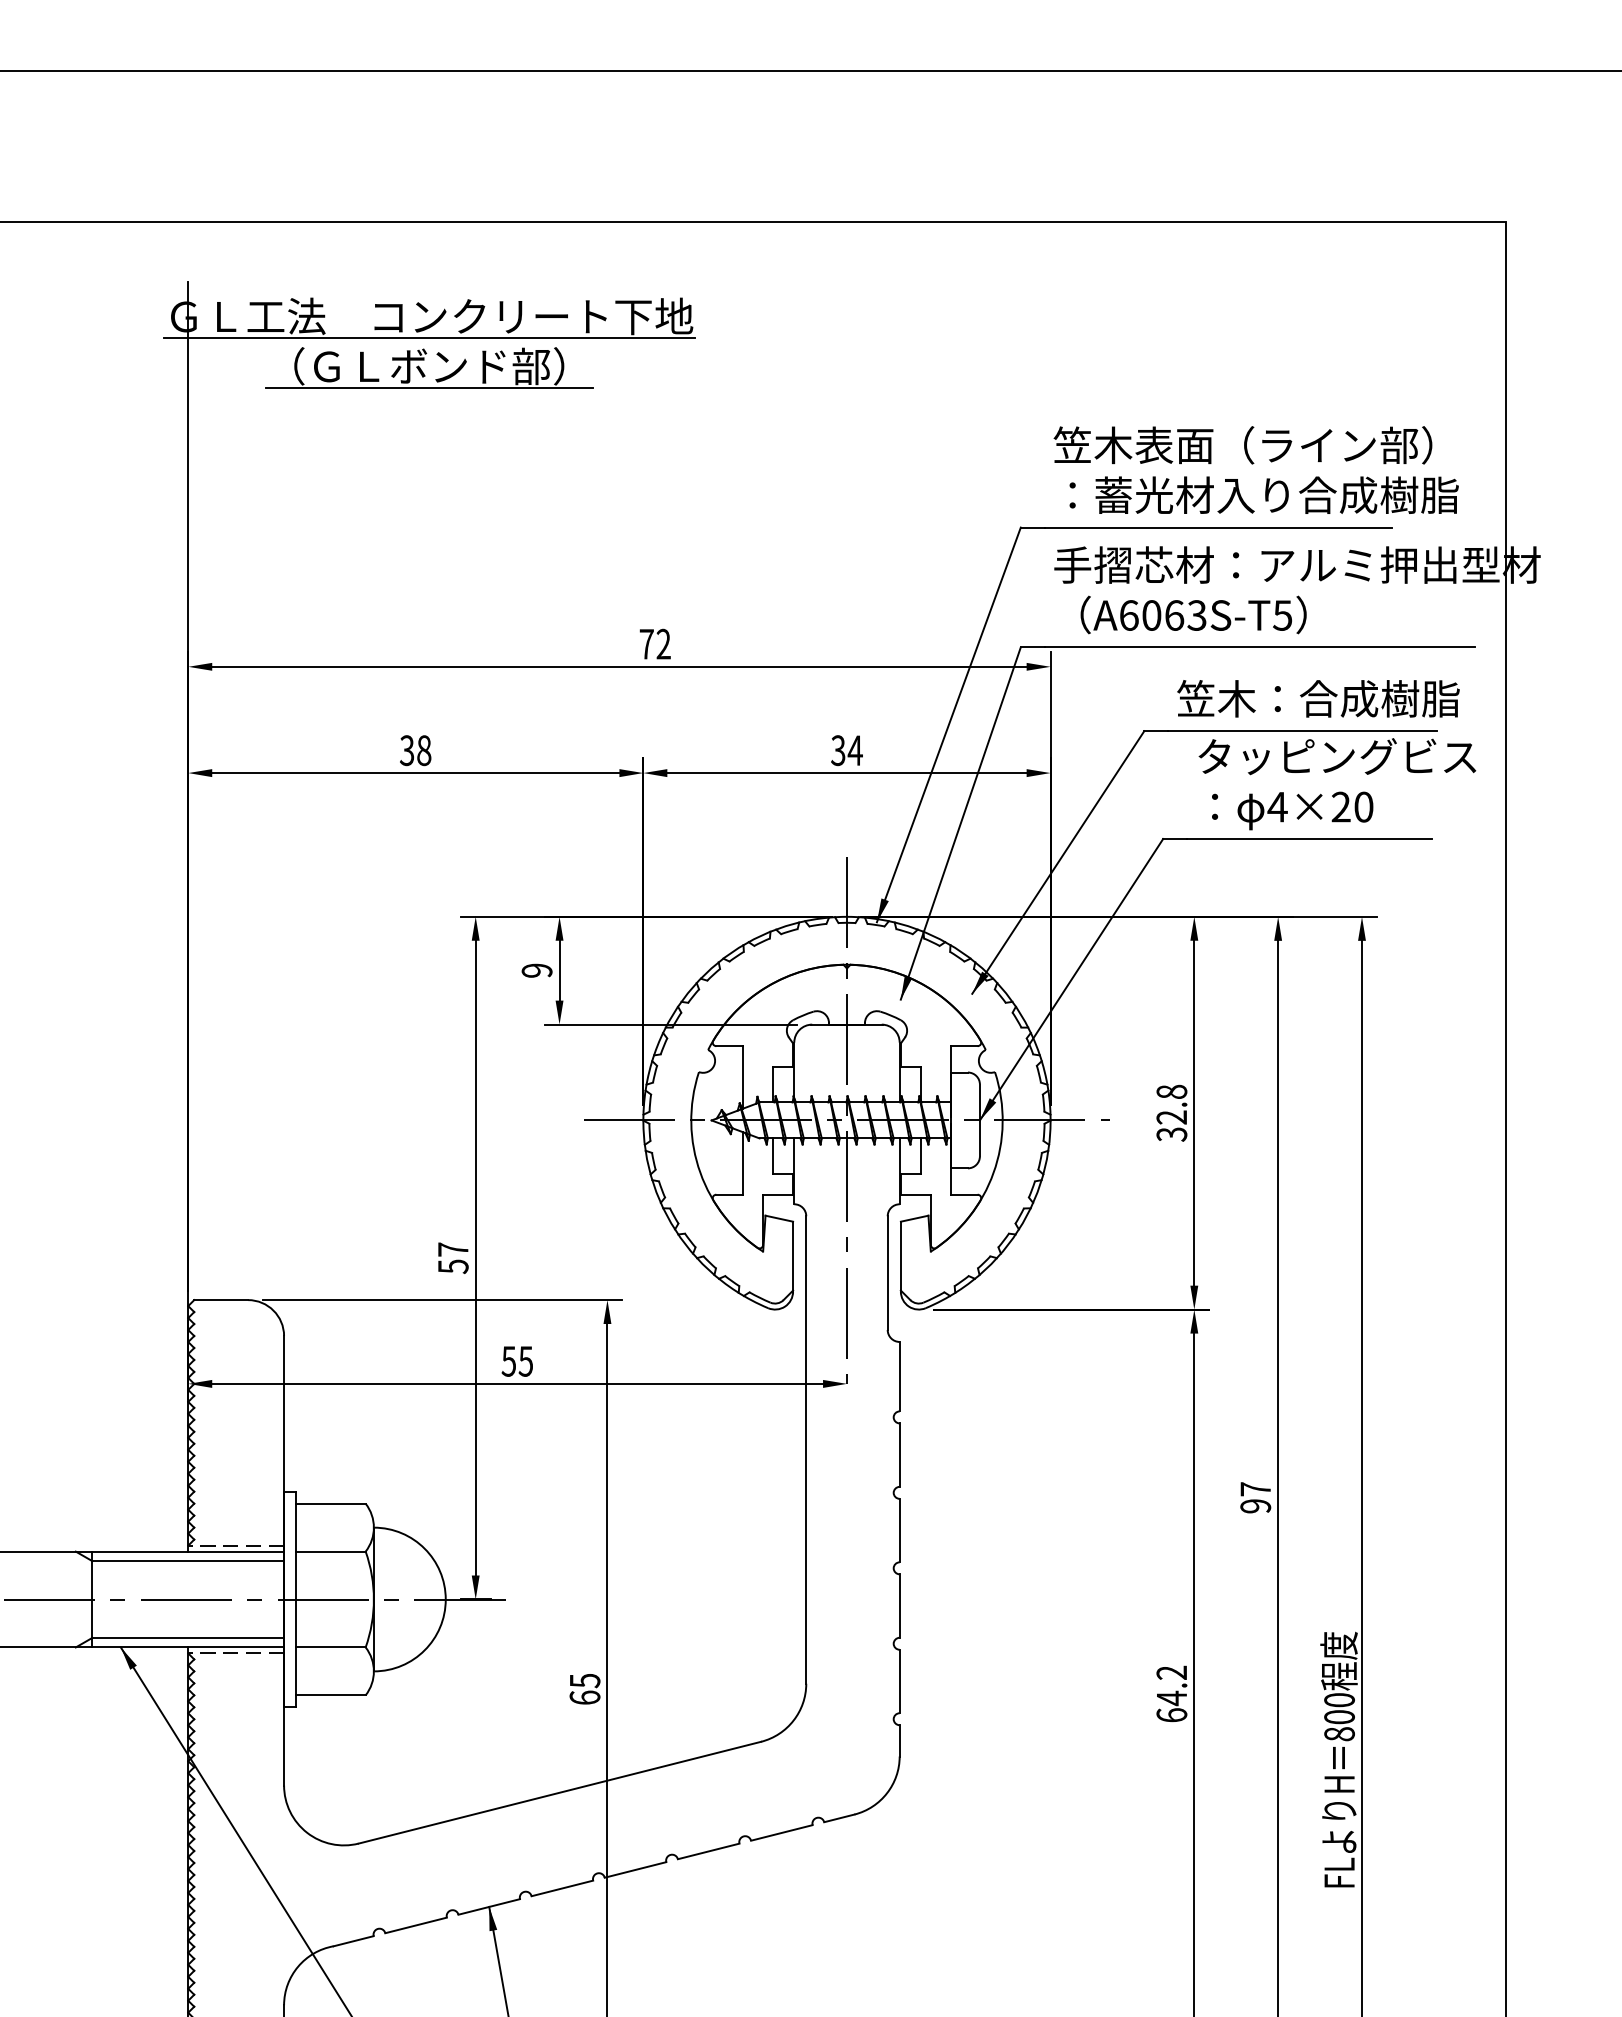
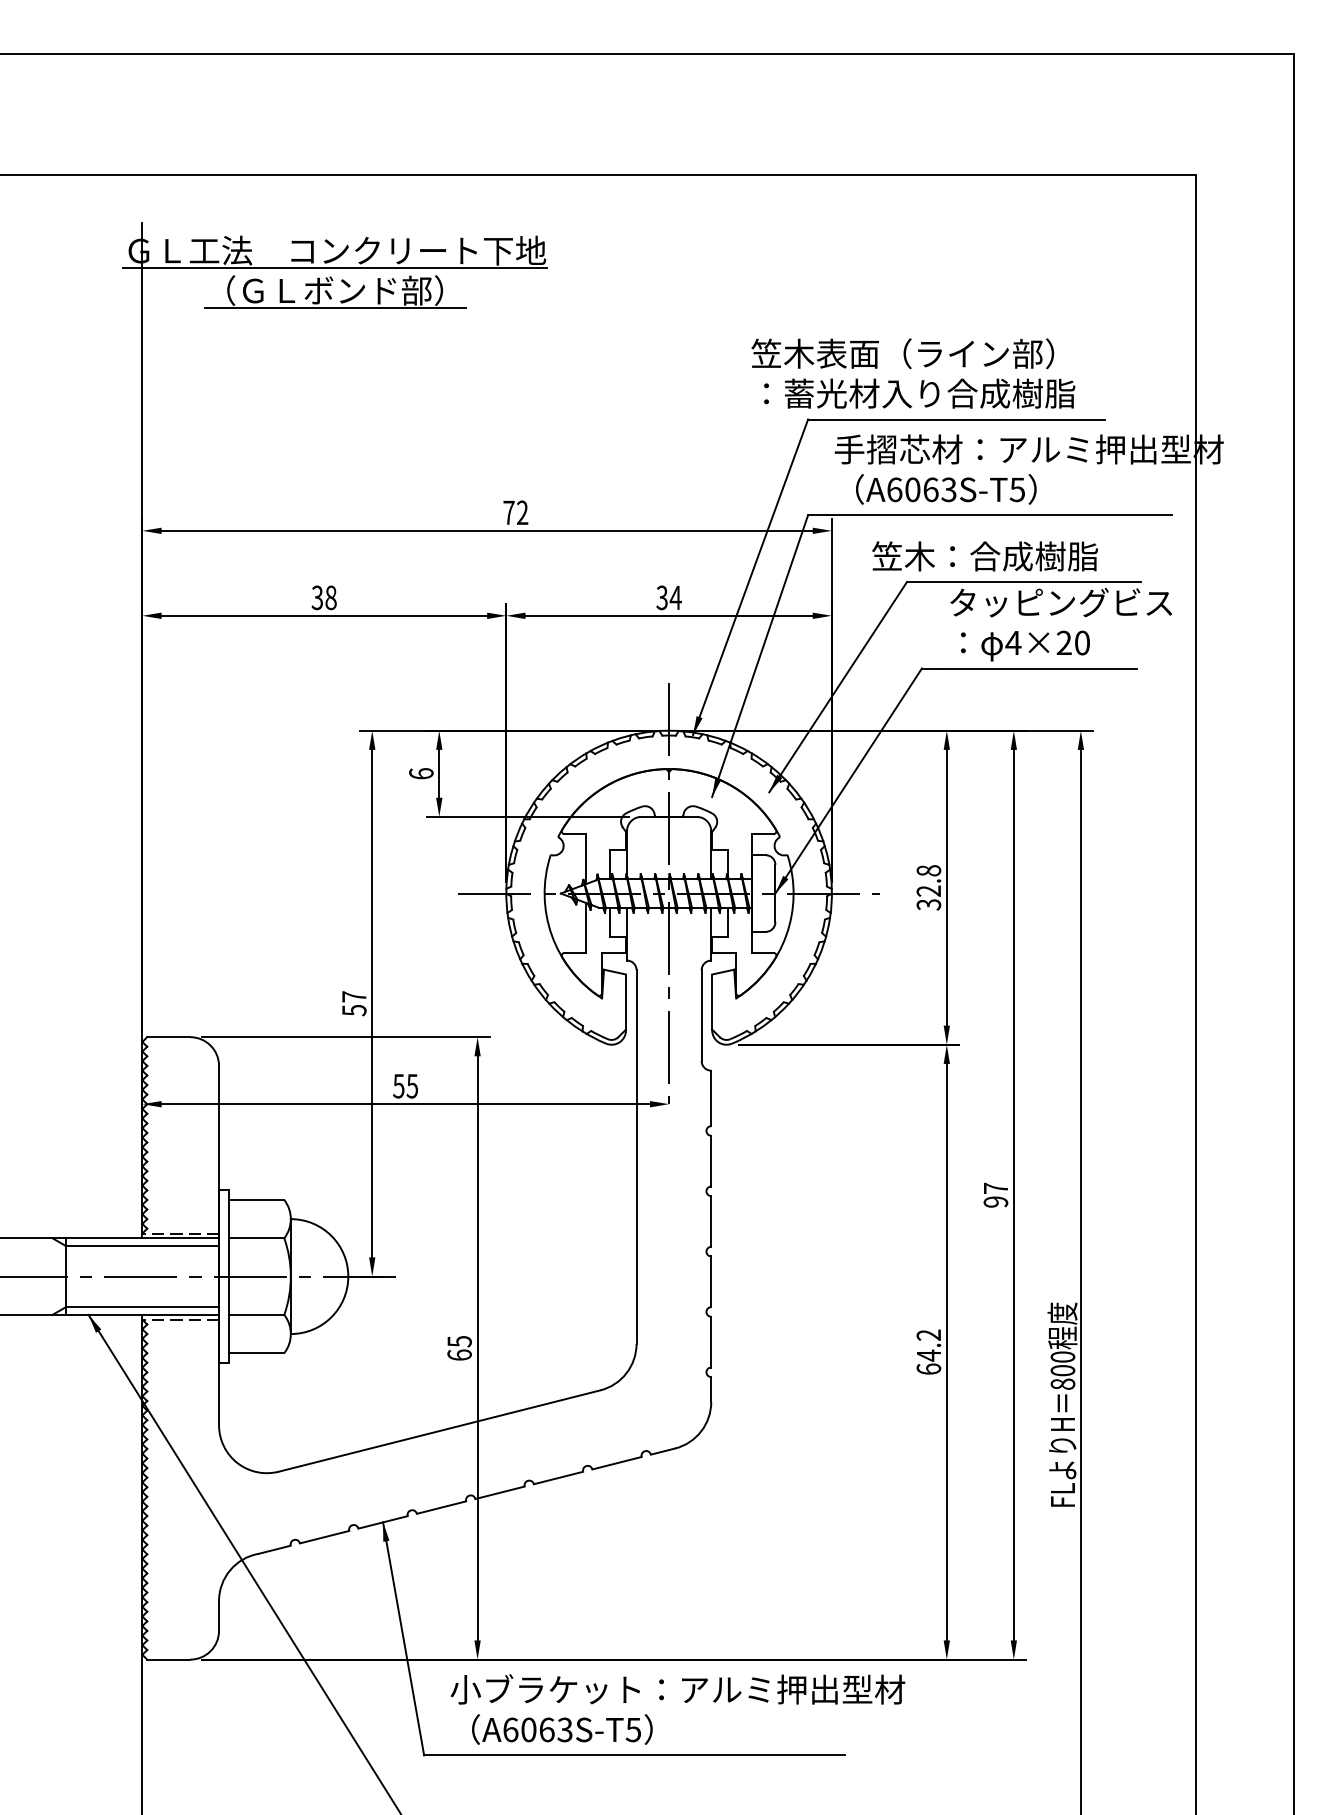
text: (1256, 470) -> (913, 373), moved
text: (1317, 698) -> (984, 556), moved
text: (537, 970) -> (421, 773), 9 -> 6

